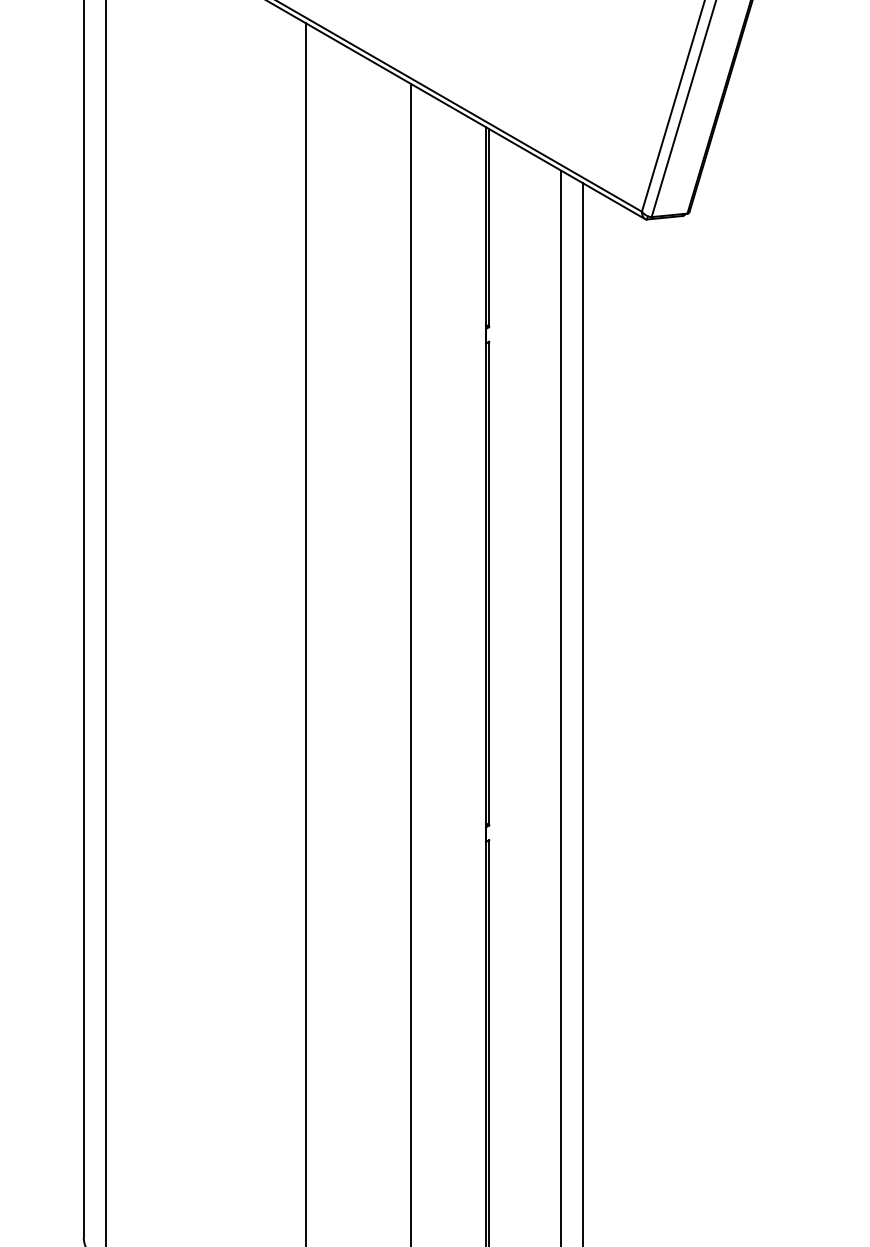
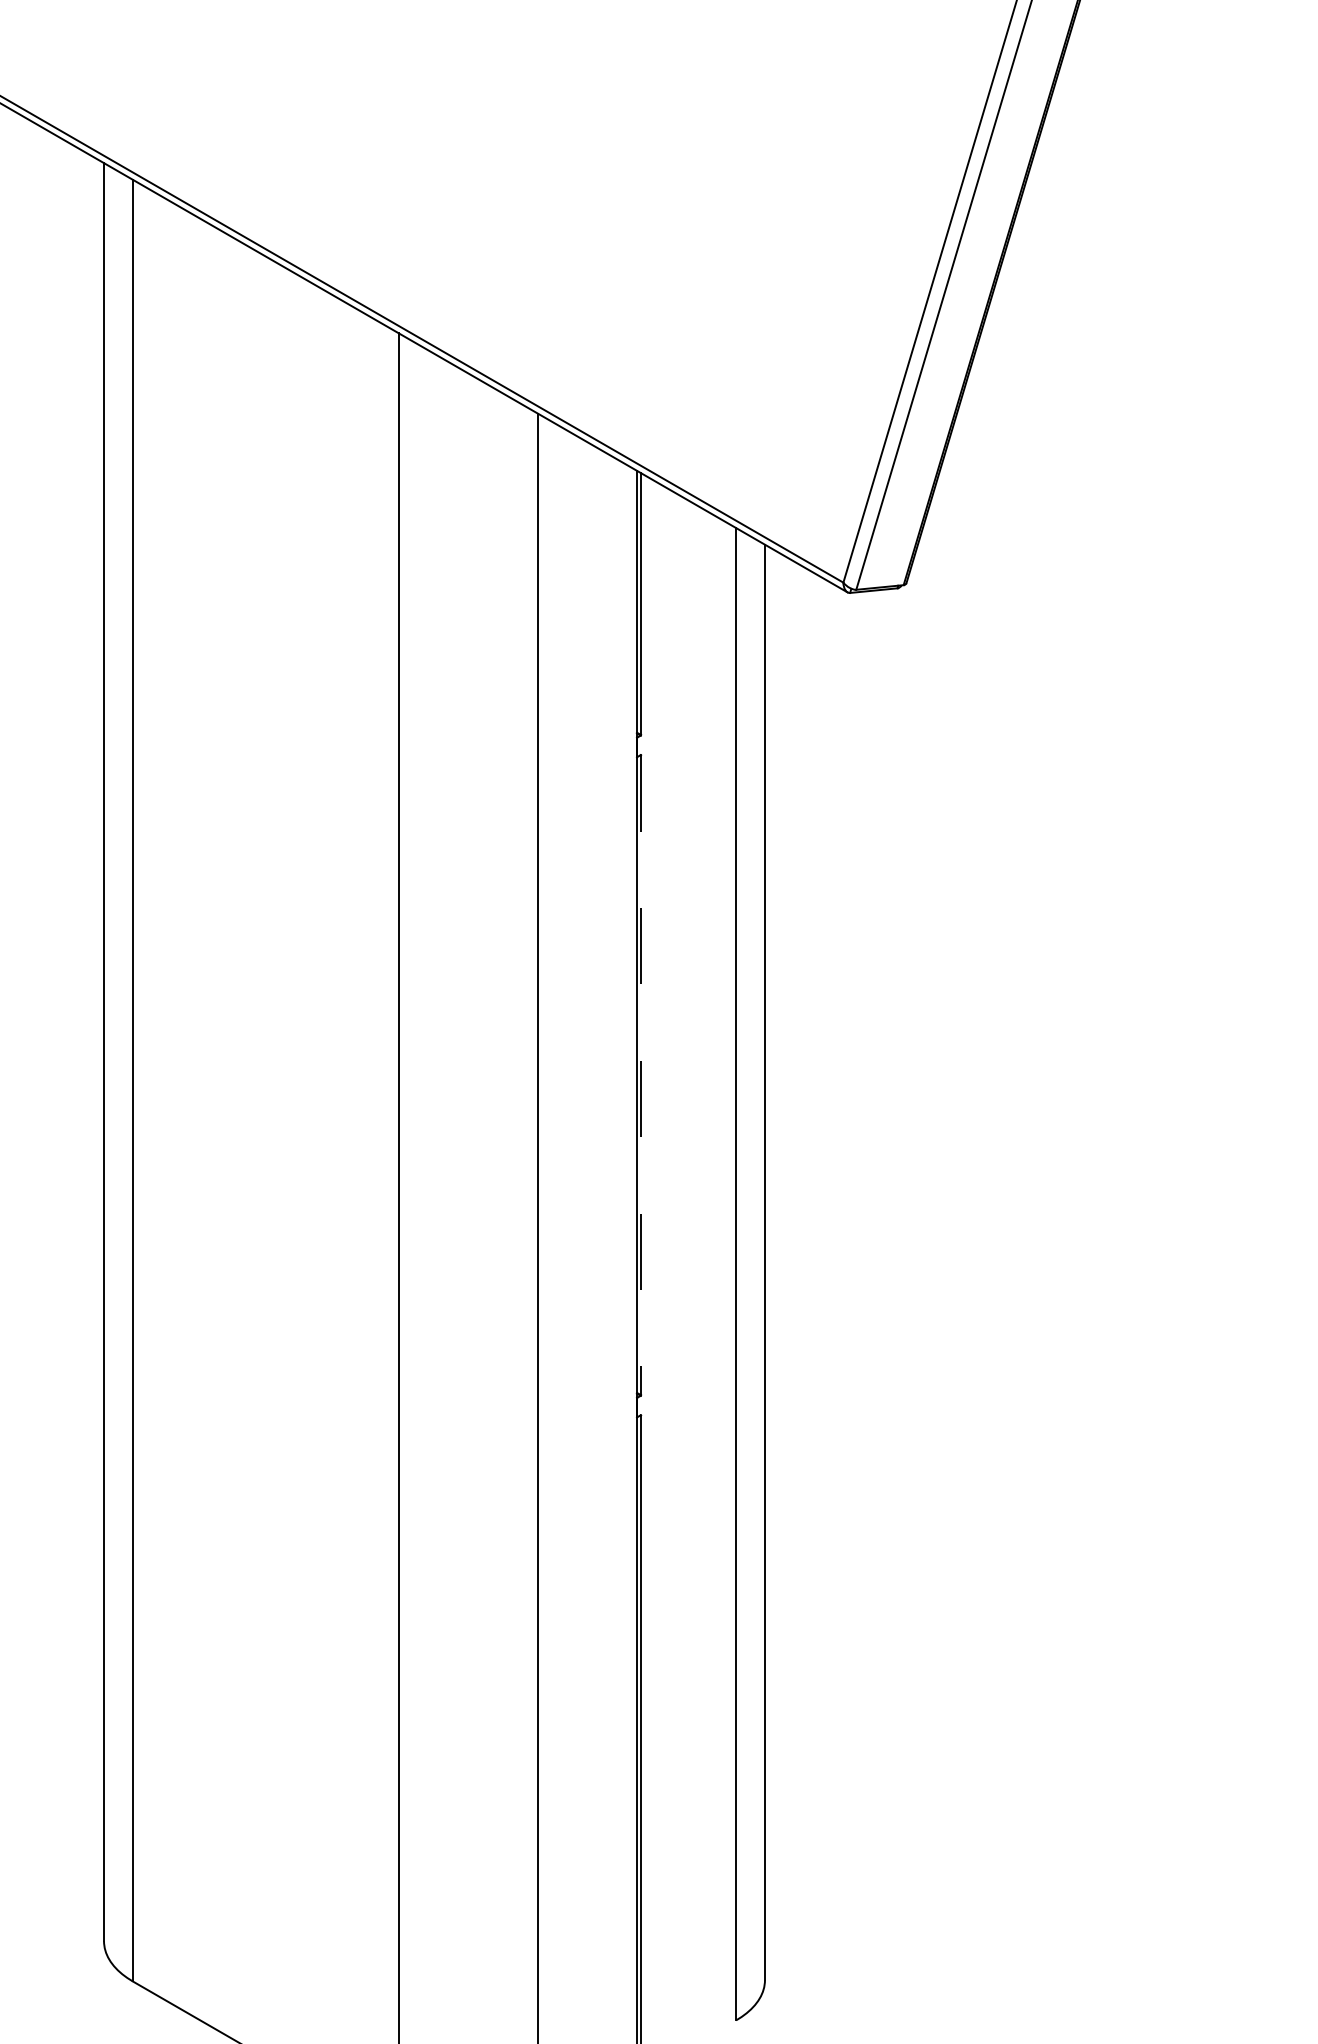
line: (489, 583) -> (641, 1075), solid -> dashed

